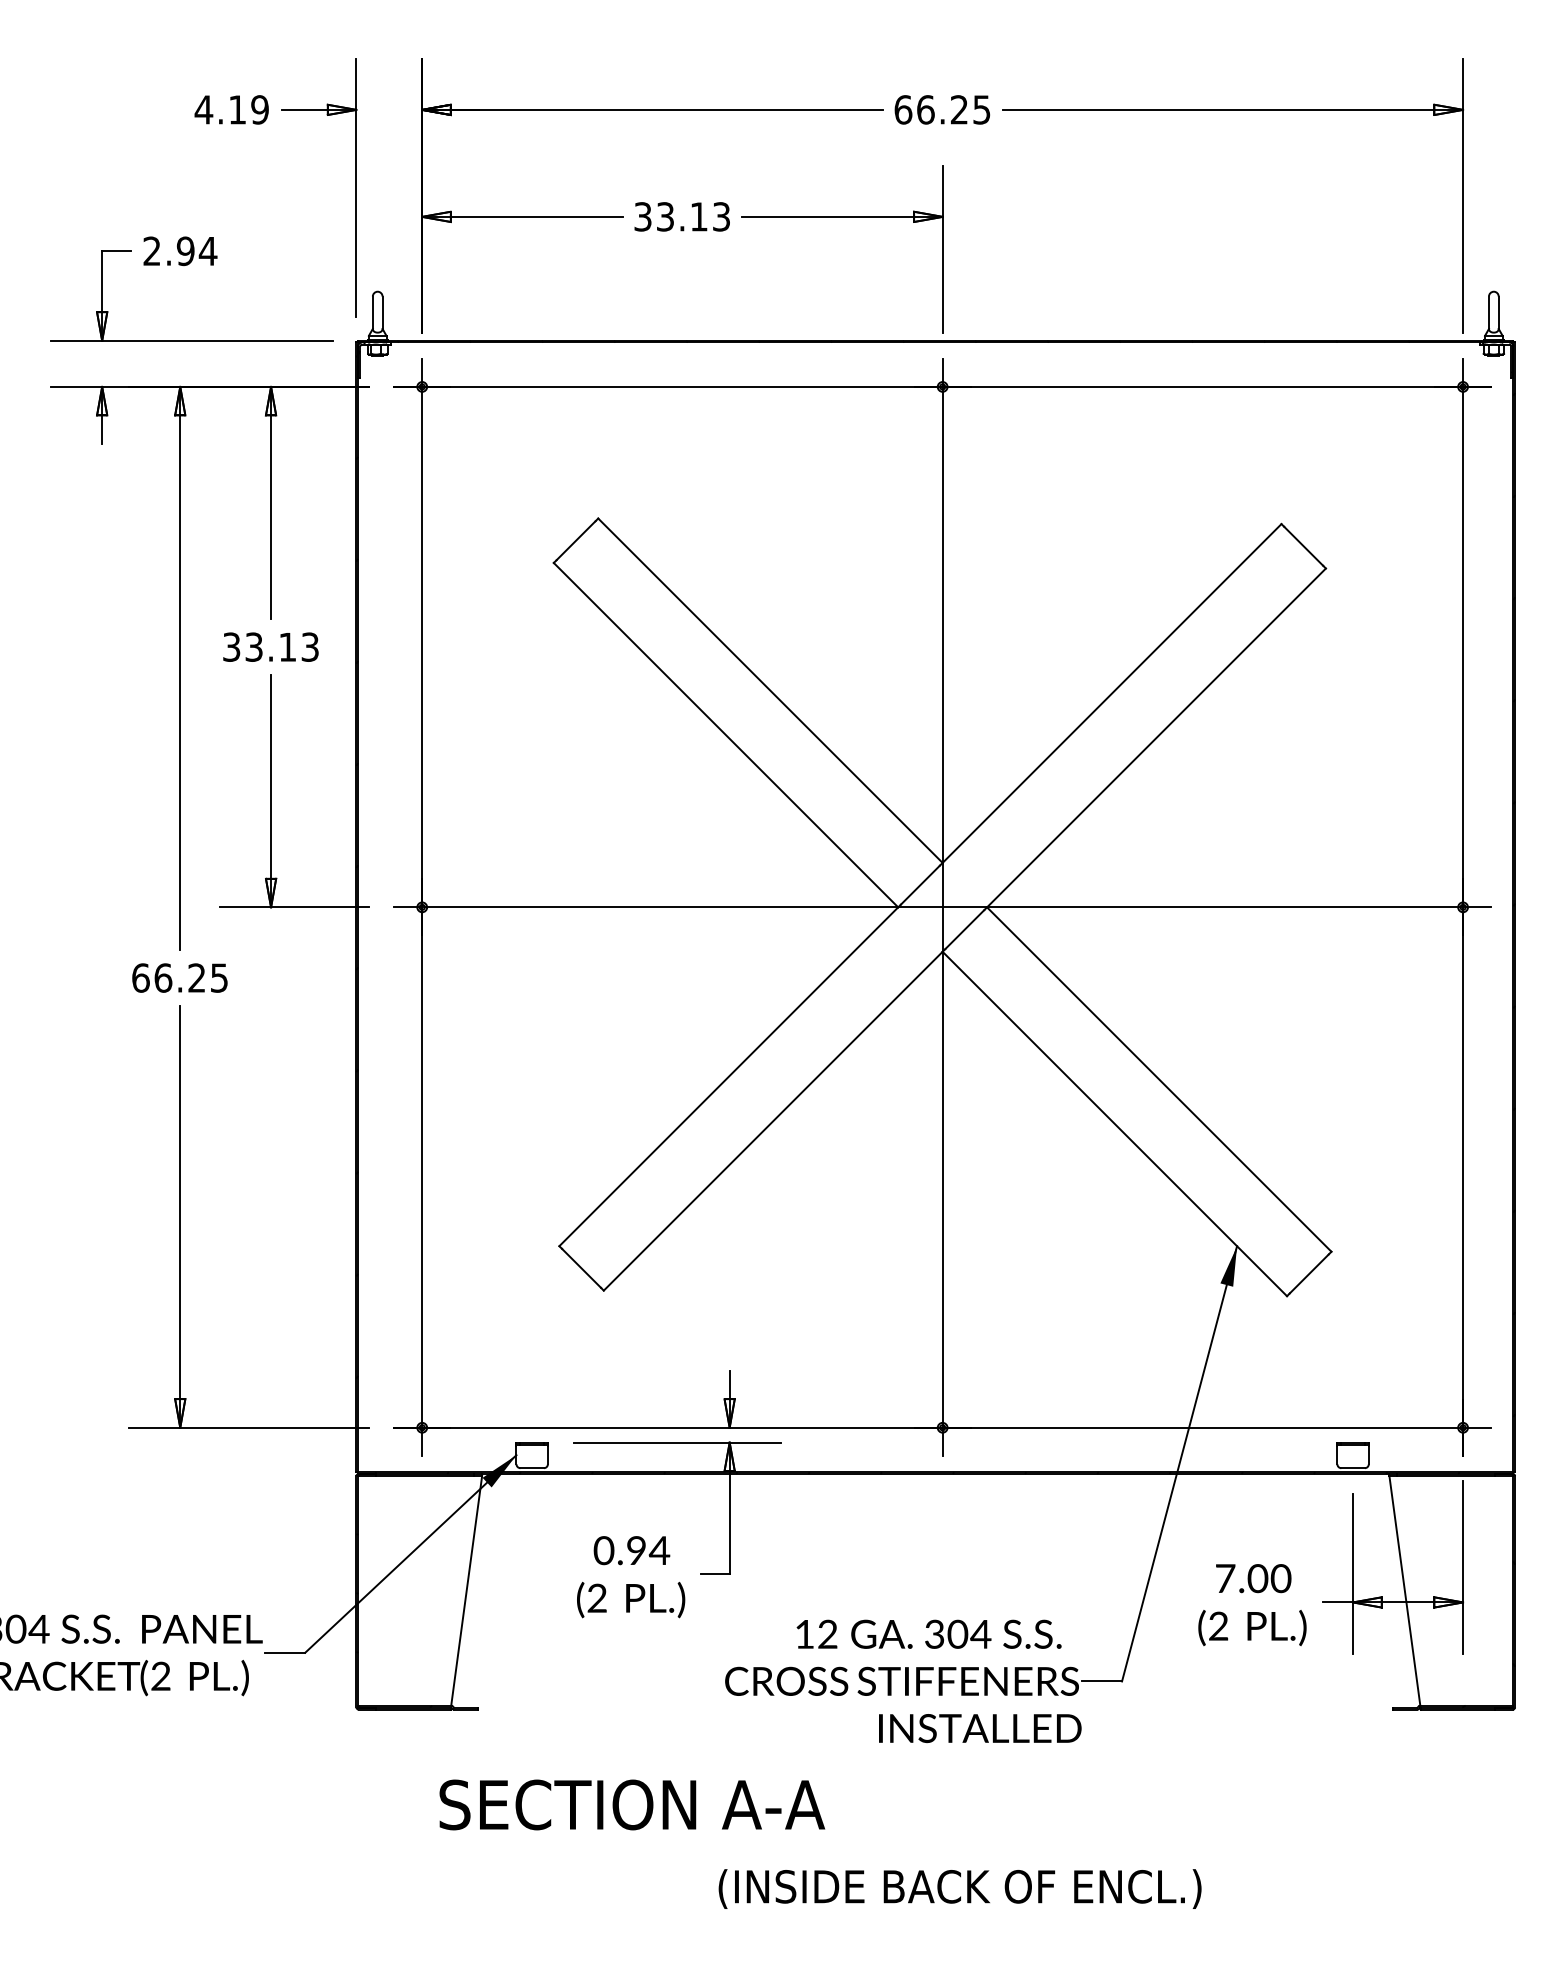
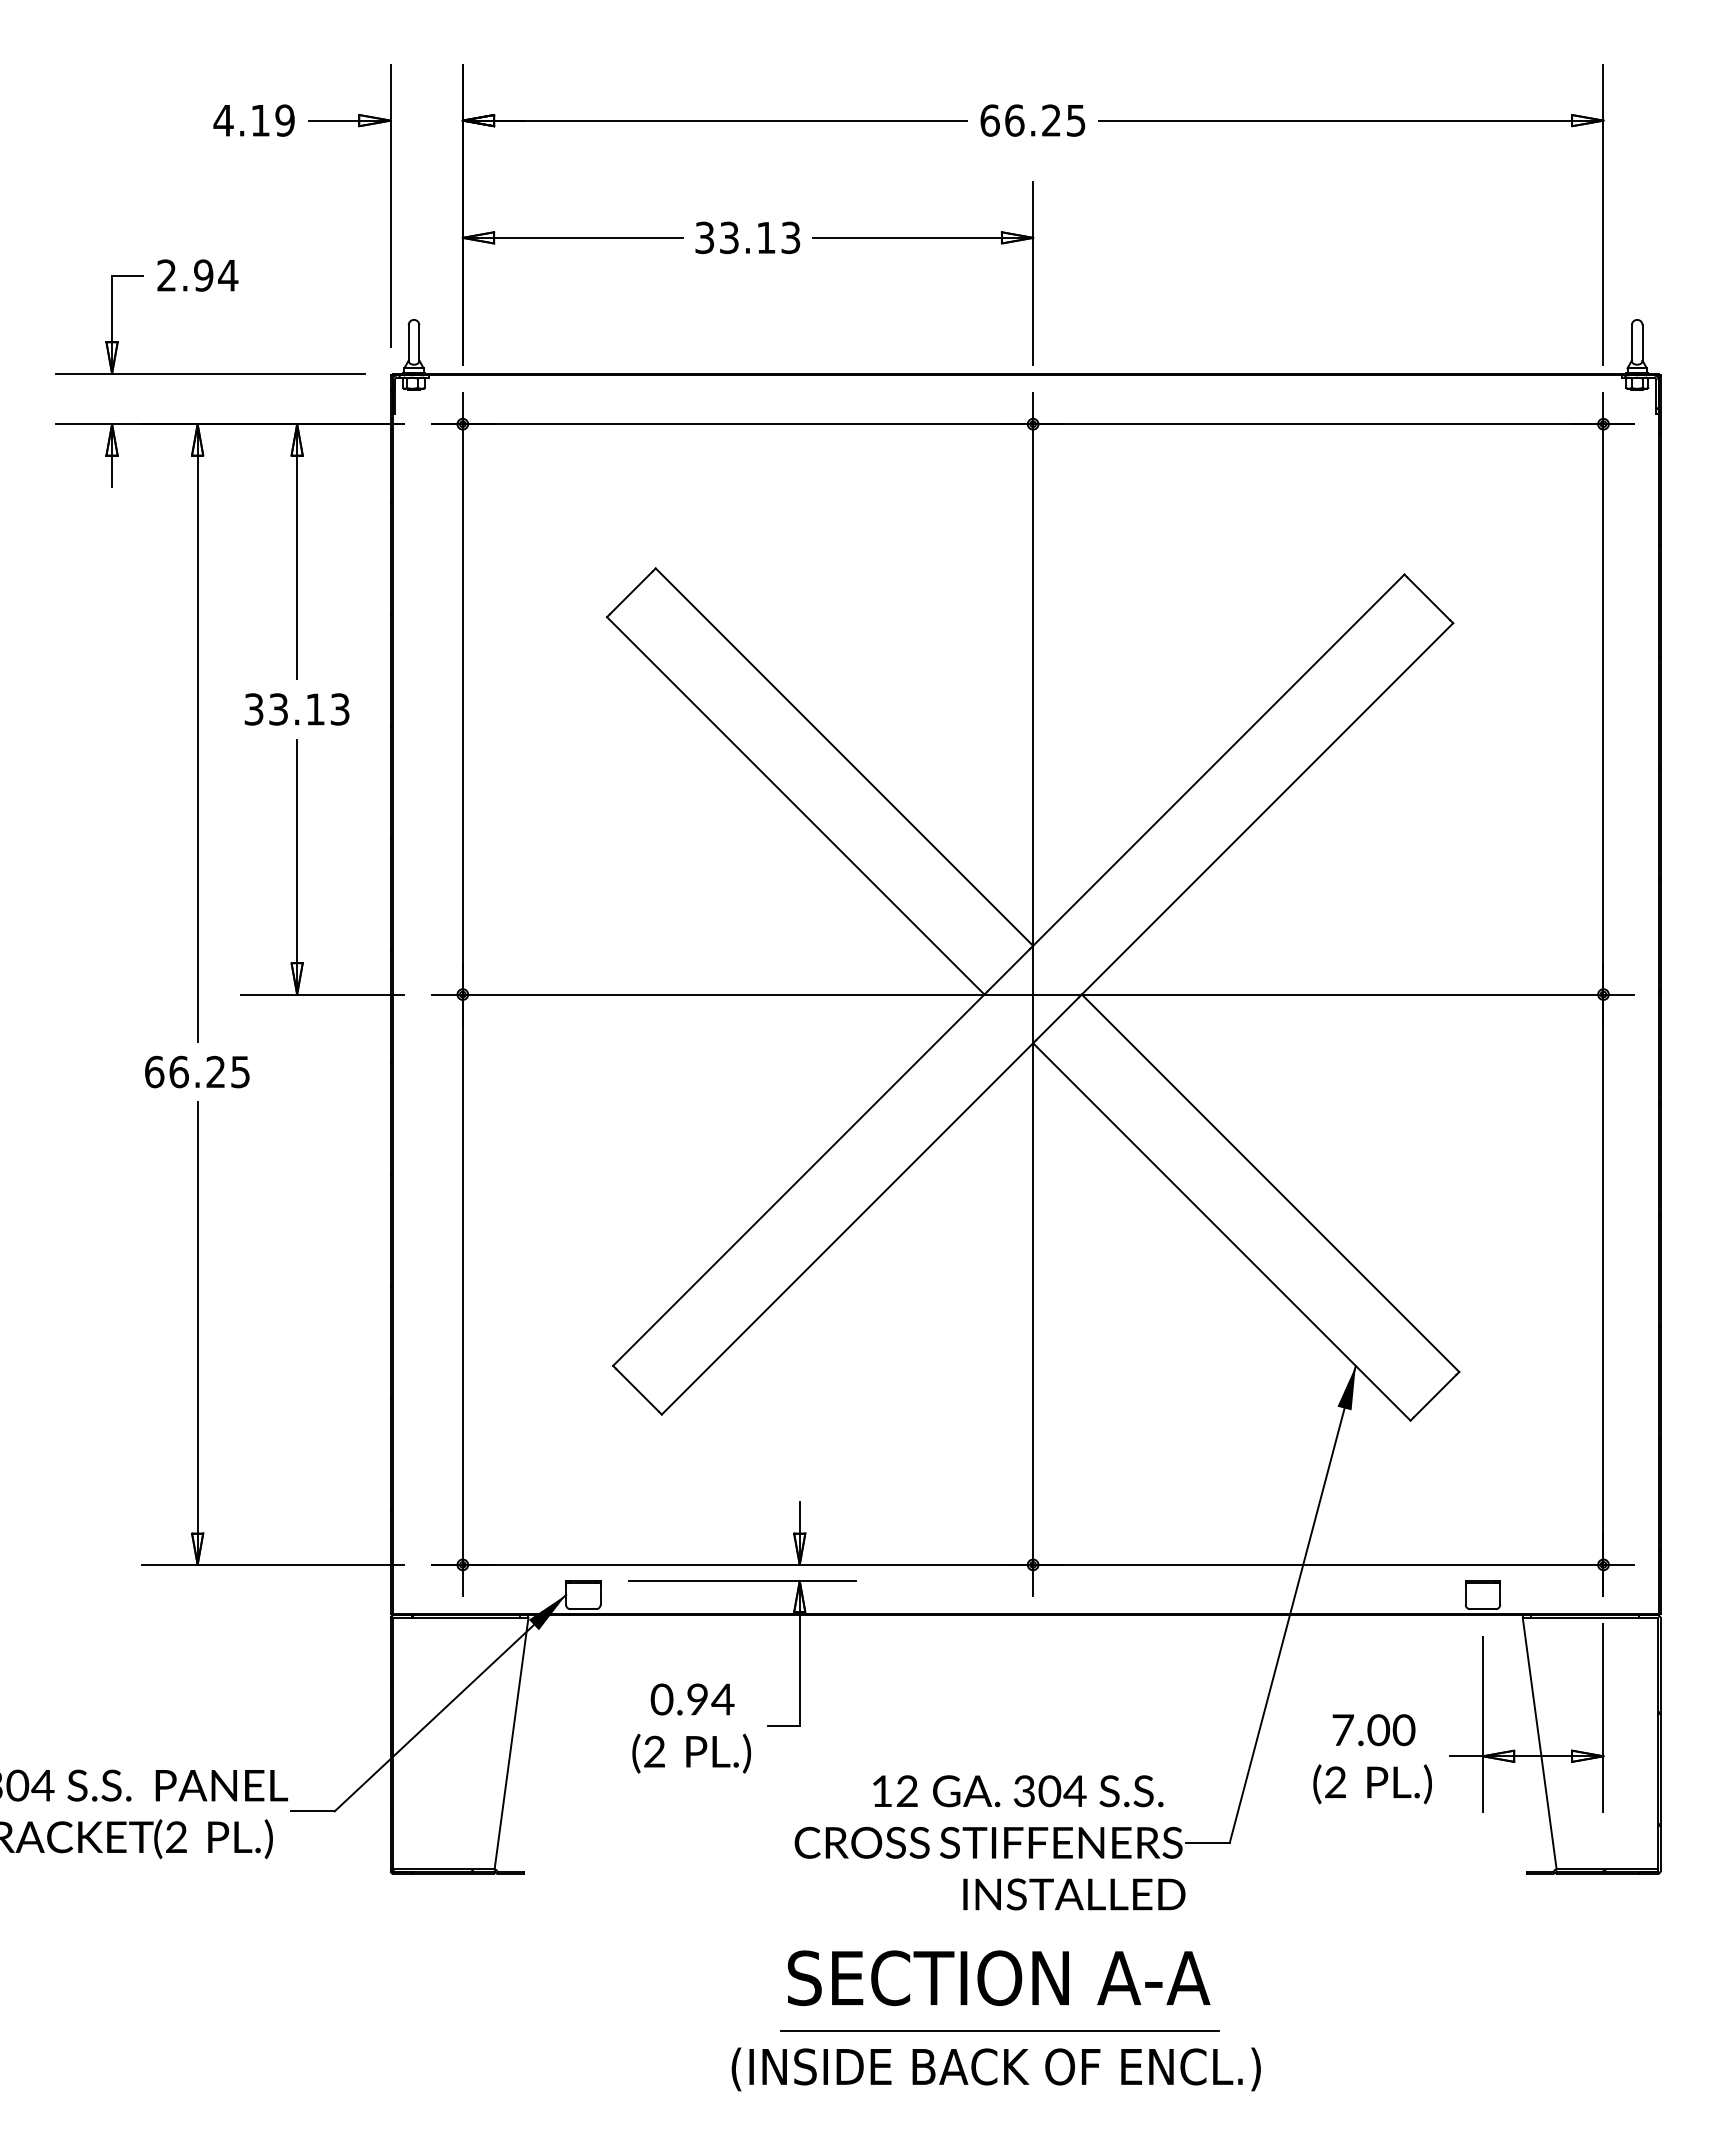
text: (631, 1805) -> (998, 1978), moved
line: (911, 1853) -> (999, 2031), added
text: (959, 1889) -> (995, 2069), moved

